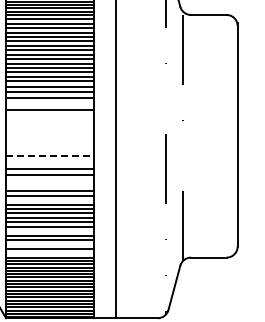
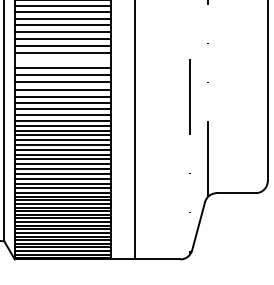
line: (50, 103) -> (63, 24), added
line: (50, 116) -> (63, 39), added
line: (50, 123) -> (63, 46), added
line: (50, 129) -> (63, 53), added
line: (50, 142) -> (63, 67), added
line: (50, 149) -> (63, 75), added
line: (50, 156) -> (63, 82), dashed -> solid
line: (50, 162) -> (63, 89), added
line: (50, 180) -> (63, 108), added
line: (50, 185) -> (63, 114), added
line: (50, 200) -> (63, 130), added
line: (50, 231) -> (63, 164), added
line: (50, 244) -> (63, 178), added
line: (50, 253) -> (63, 188), added

